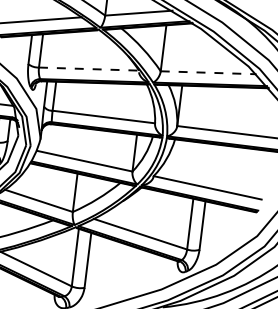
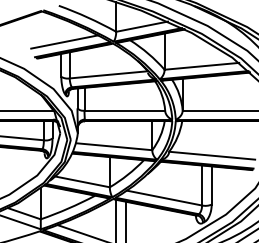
line: (90, 68) -> (109, 74), dashed -> solid
line: (209, 73) -> (202, 66), dashed -> solid

